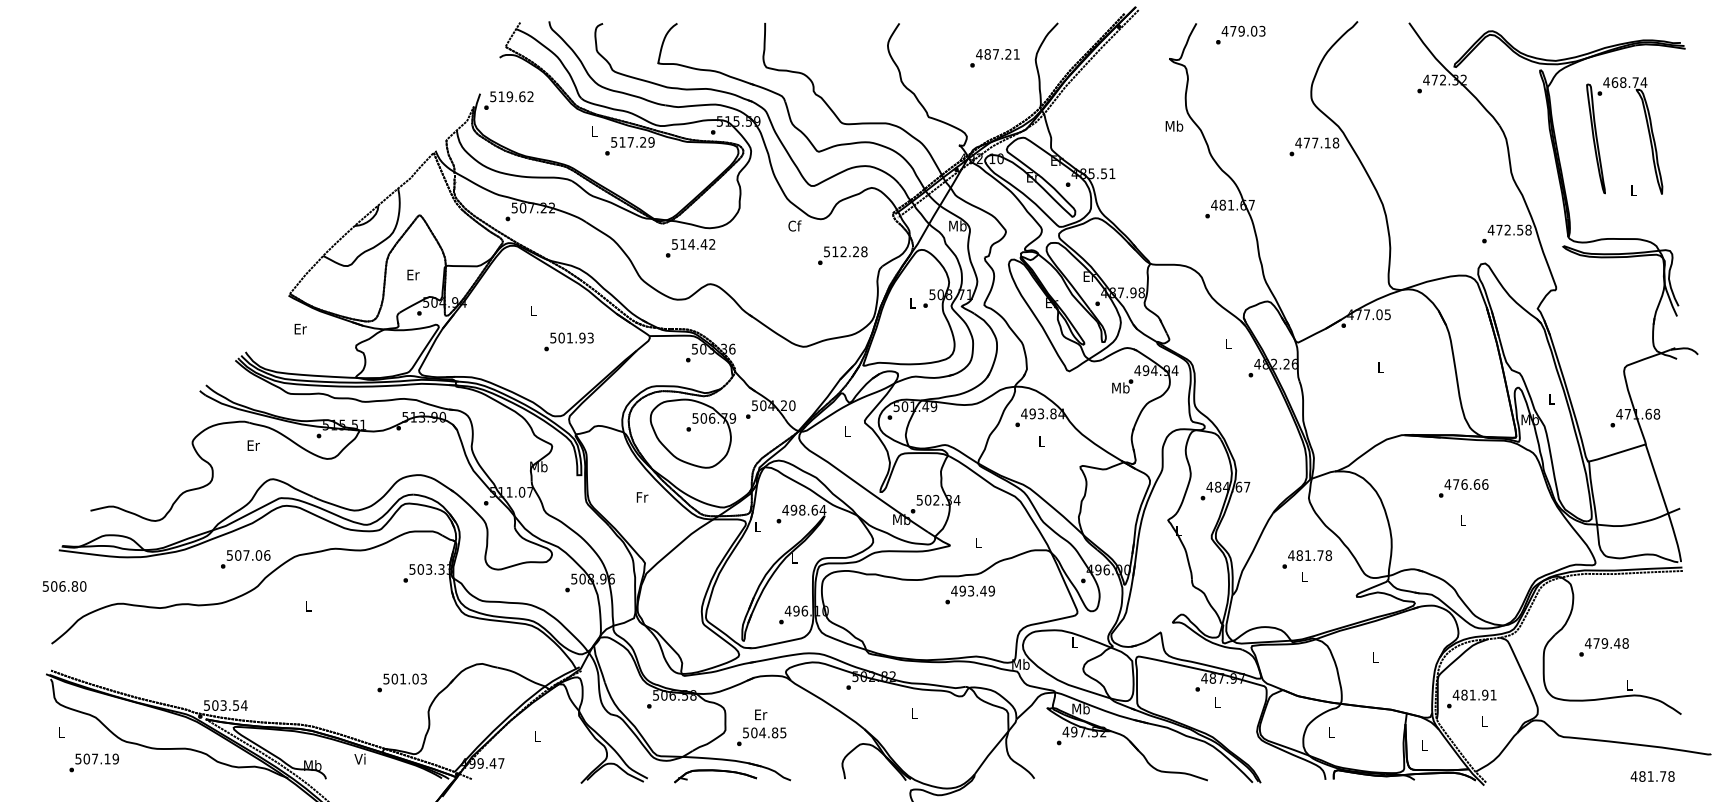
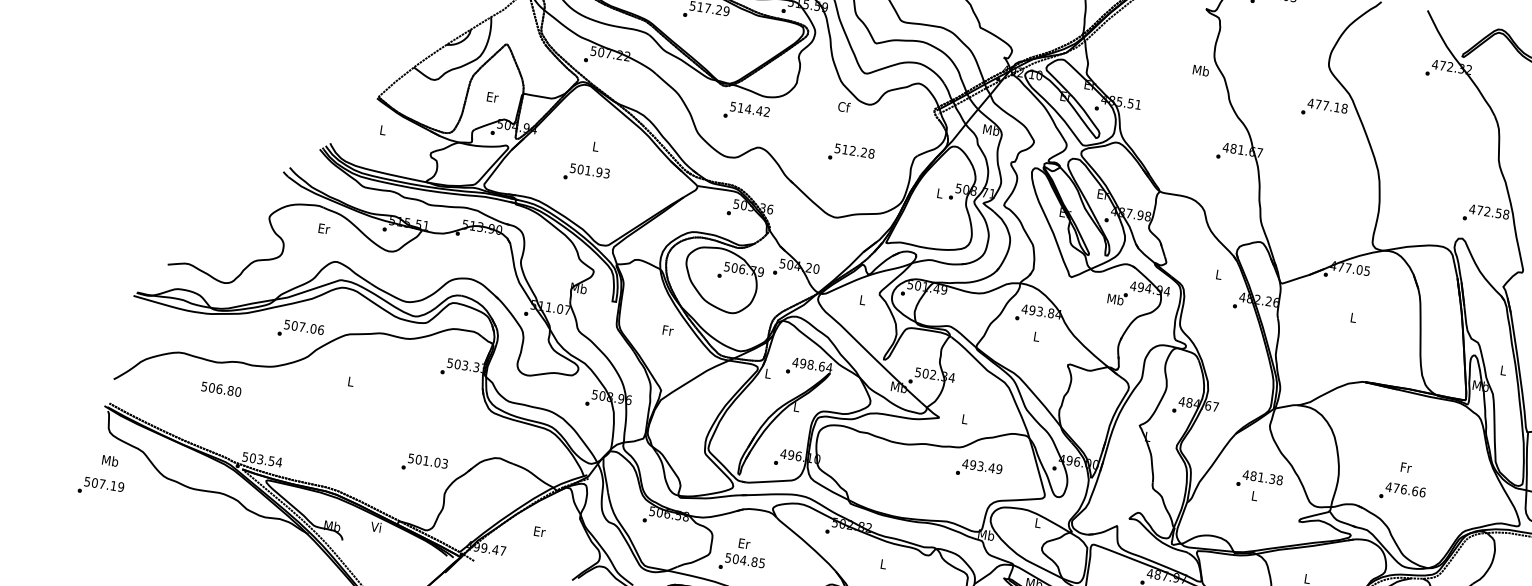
text: (842, 255) -> (851, 154), moved
text: (300, 328) -> (383, 129), Er -> L
text: (568, 341) -> (586, 173), moved
text: (1463, 488) -> (1402, 492), moved
text: (1463, 520) -> (1406, 467), L -> Fr
text: (1320, 555) -> (1272, 479), 481.78 -> 481.38
text: (64, 586) -> (221, 389), moved
text: (969, 594) -> (978, 469), moved
text: (61, 732) -> (110, 460), L -> Mb
text: (537, 736) -> (539, 531), L -> Er
text: (93, 762) -> (100, 487), moved

